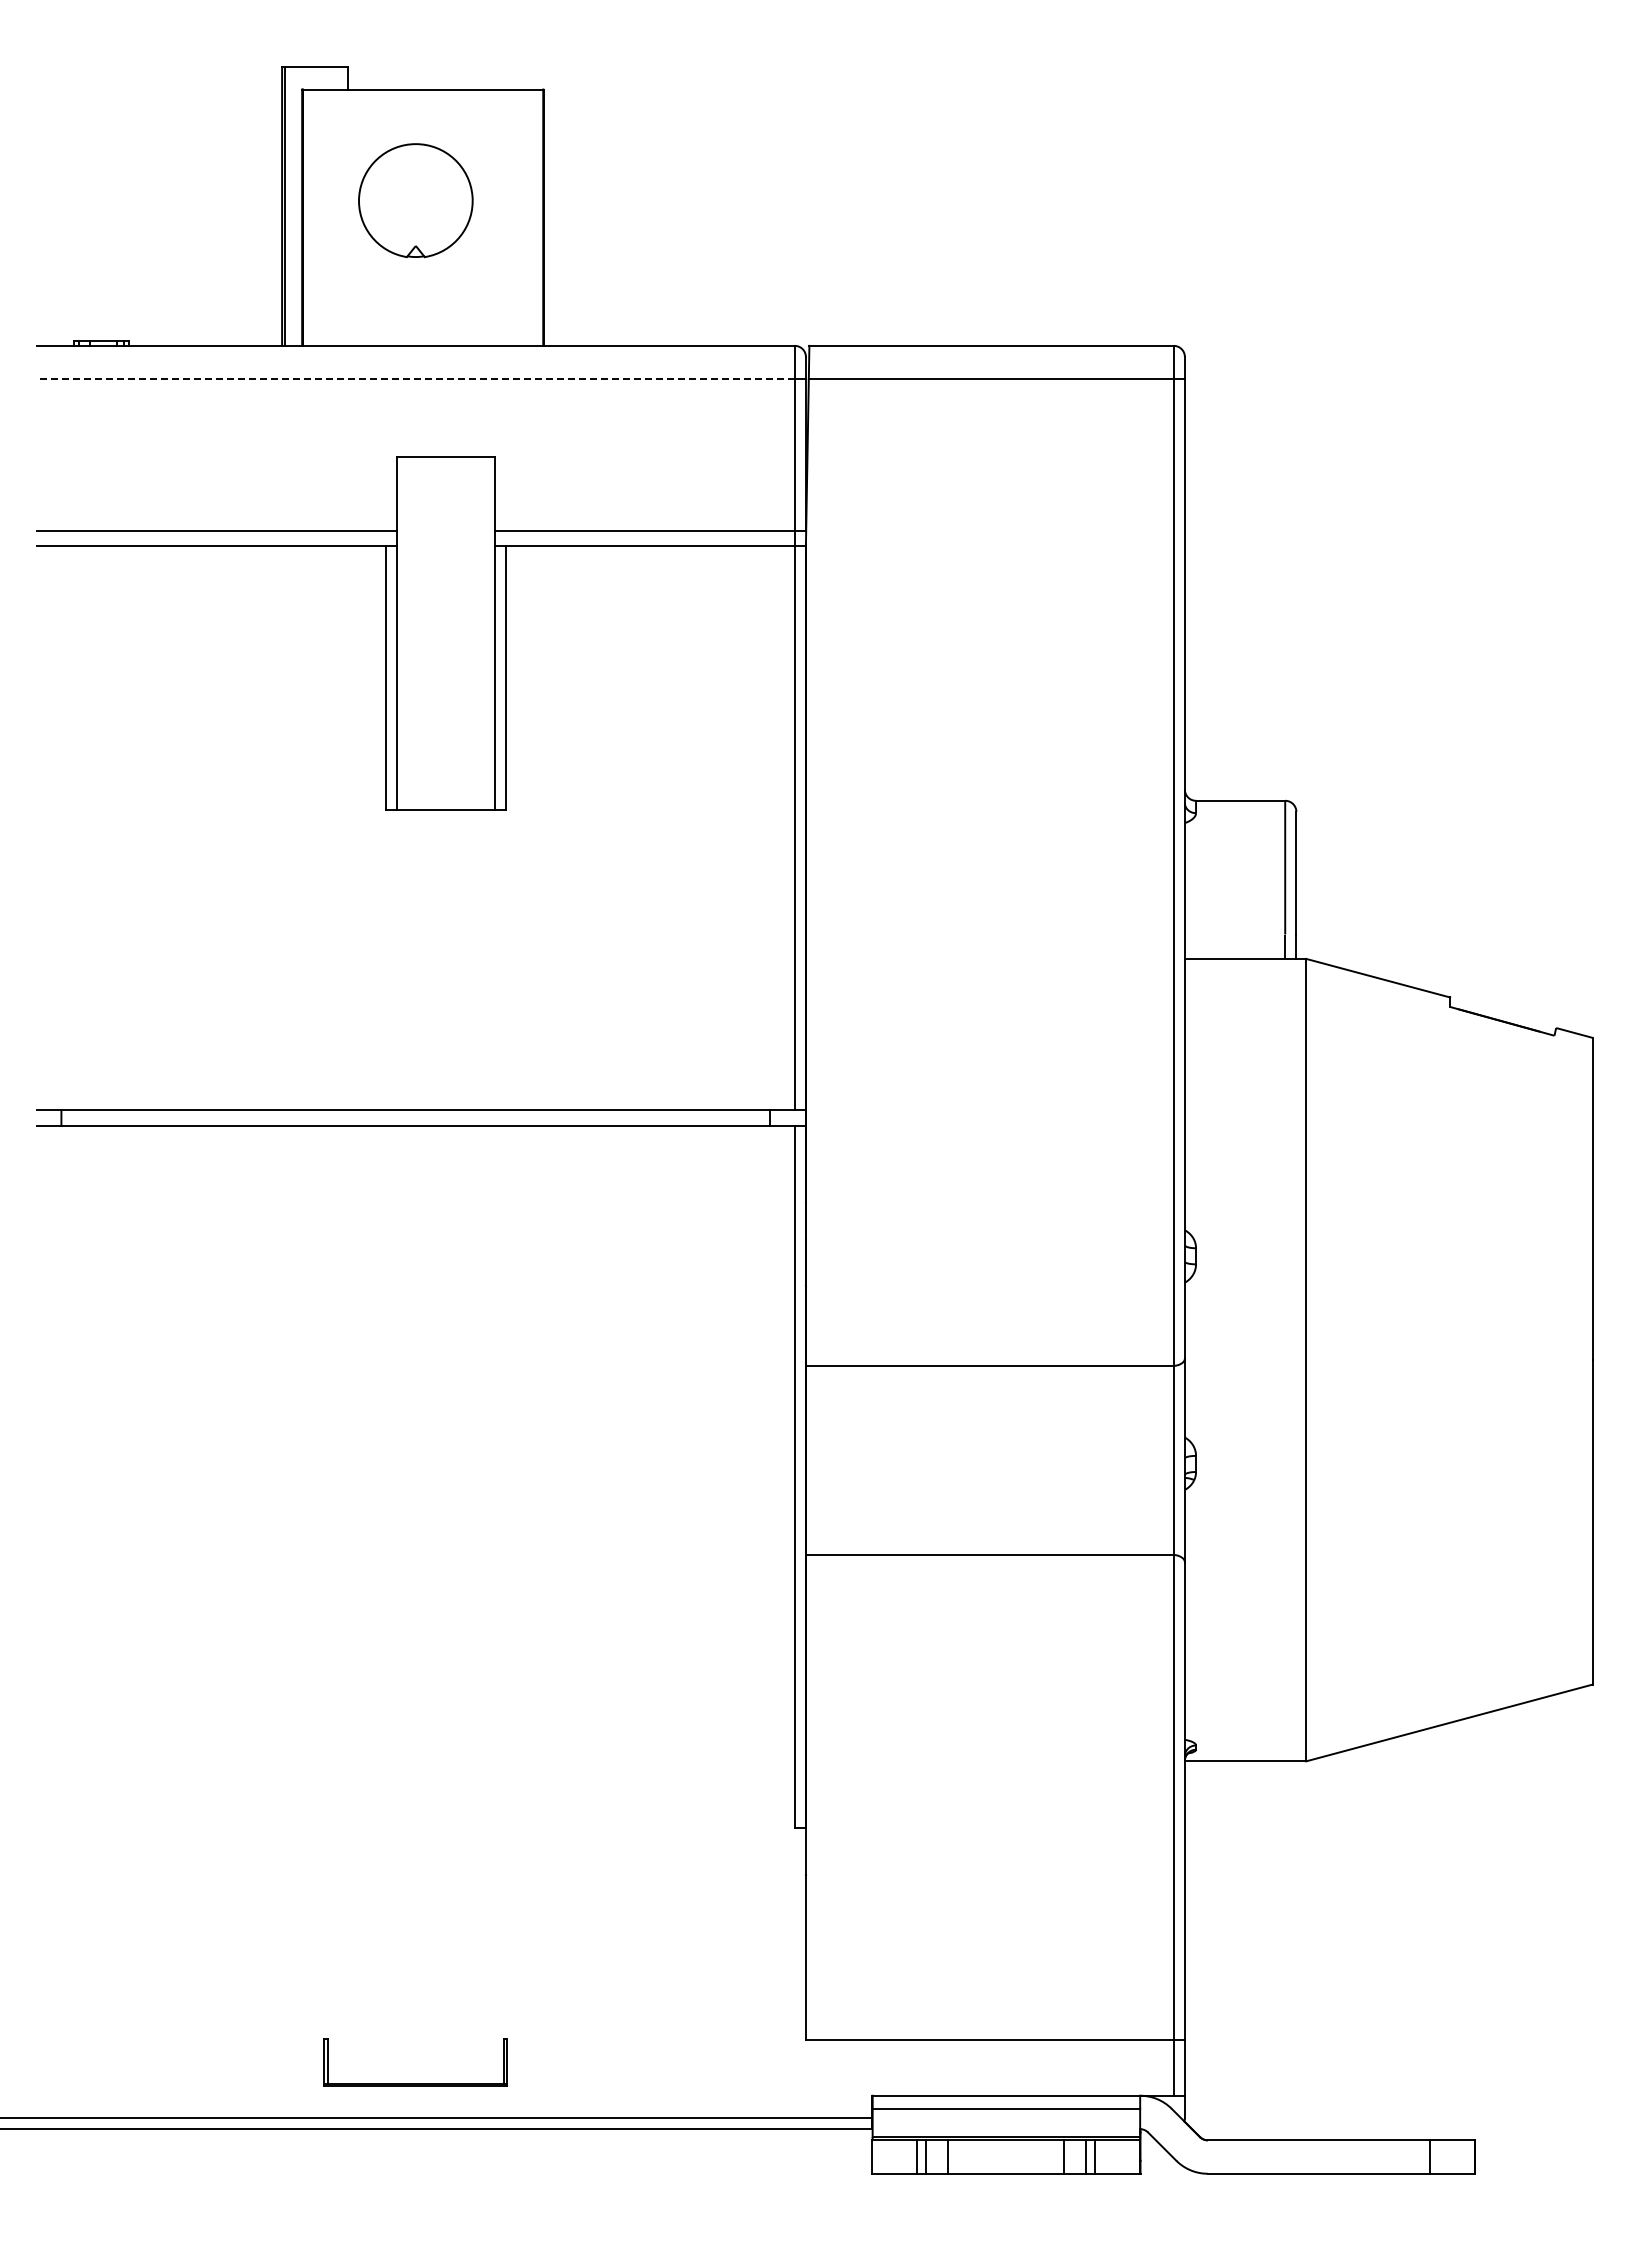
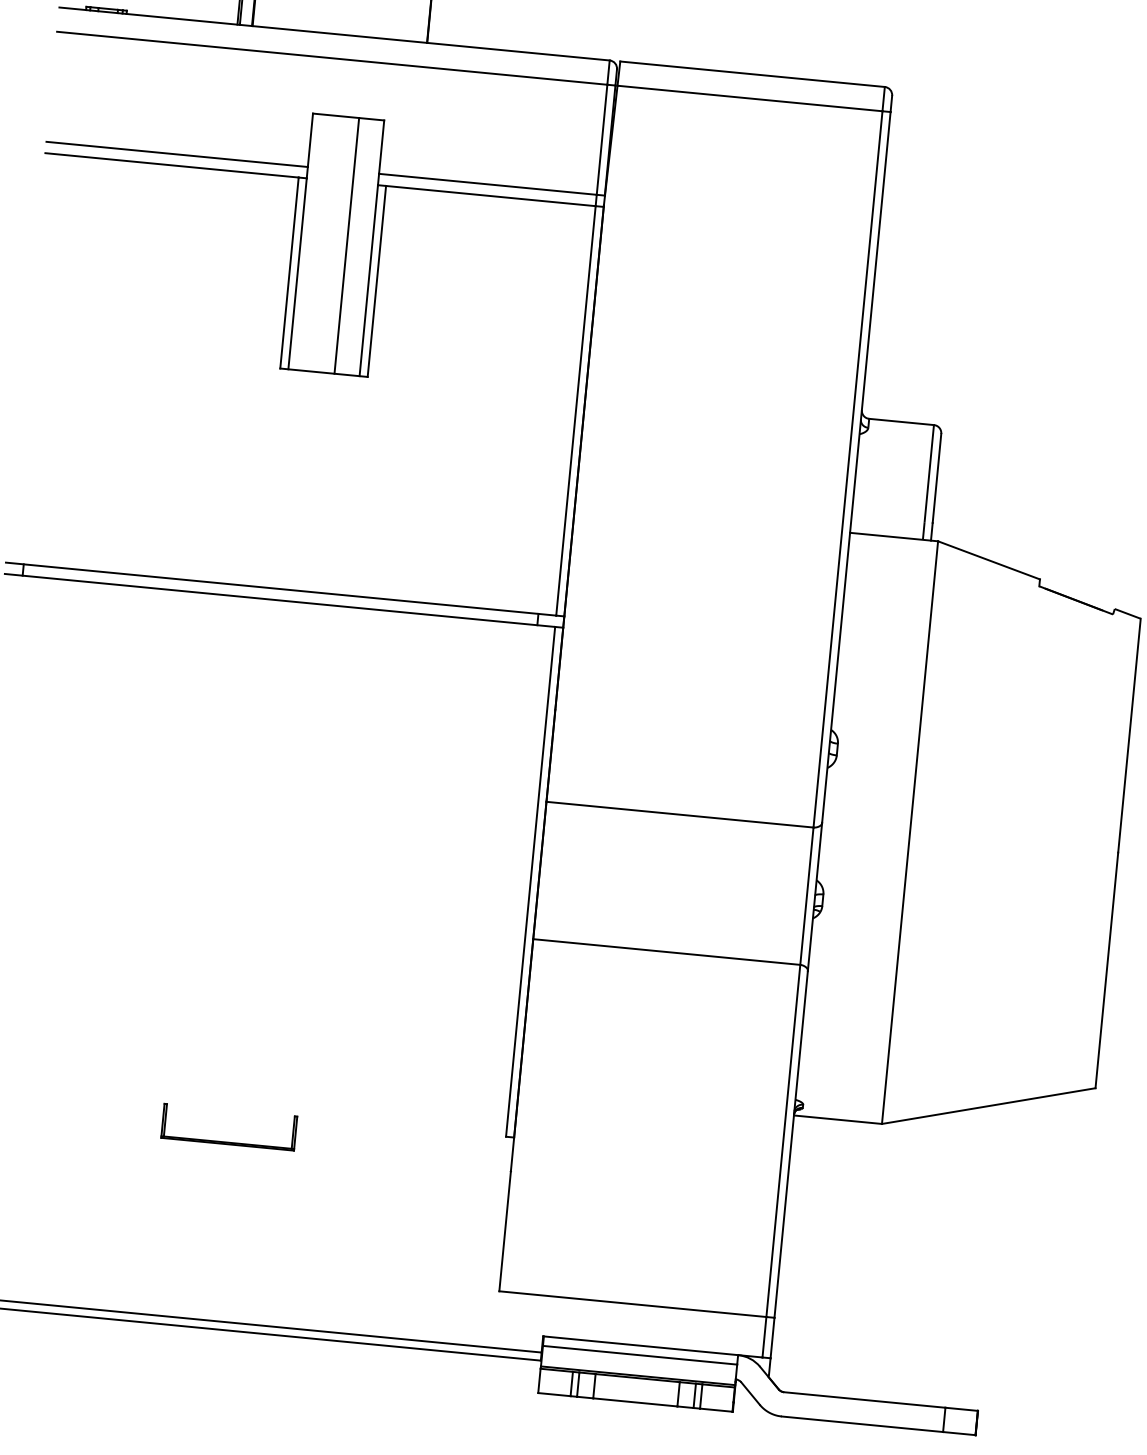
line: (415, 379) -> (331, 58), dashed -> solid
line: (460, 633) -> (346, 245), added
part: (415, 2083) -> (227, 1142), moved

